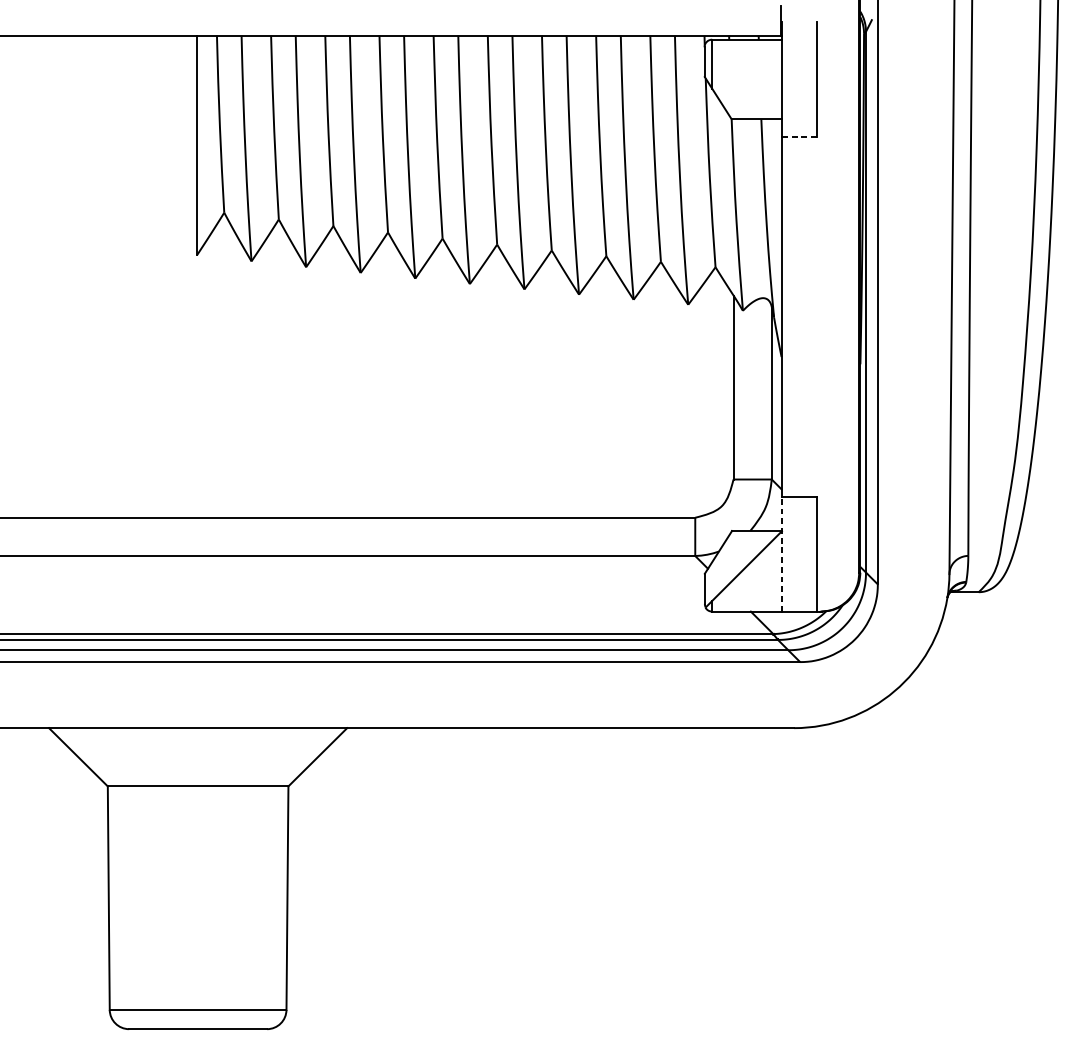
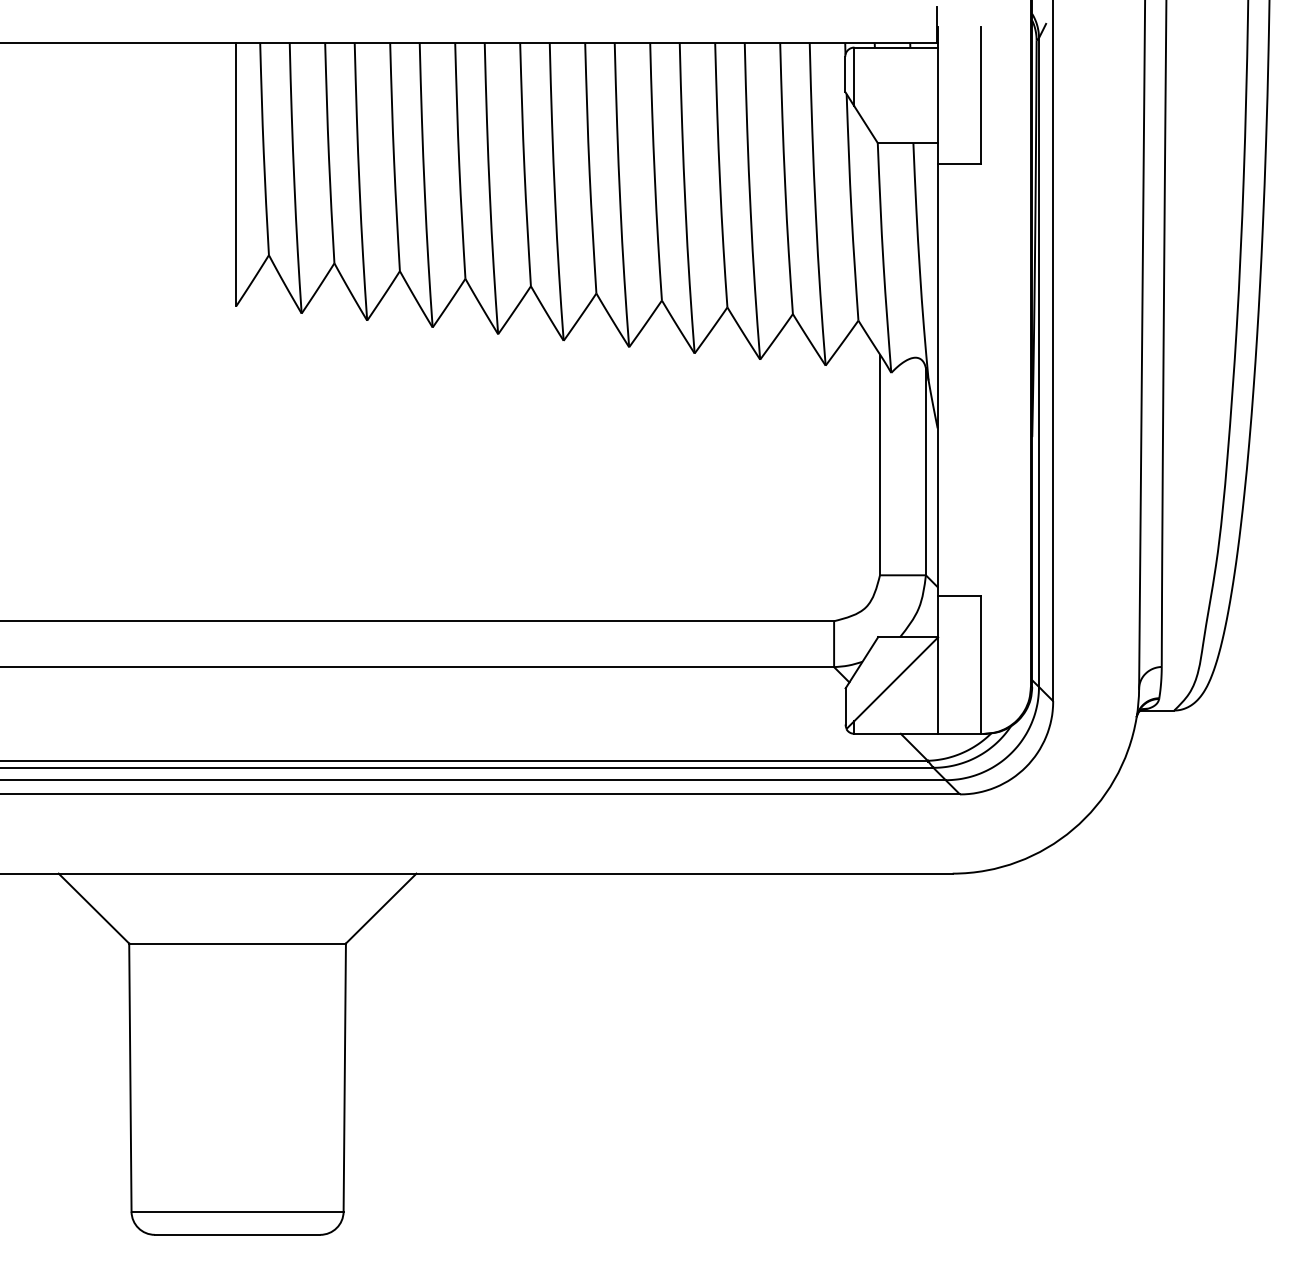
line: (799, 137) -> (959, 164), dashed -> solid
line: (782, 554) -> (938, 665), dashed -> solid

